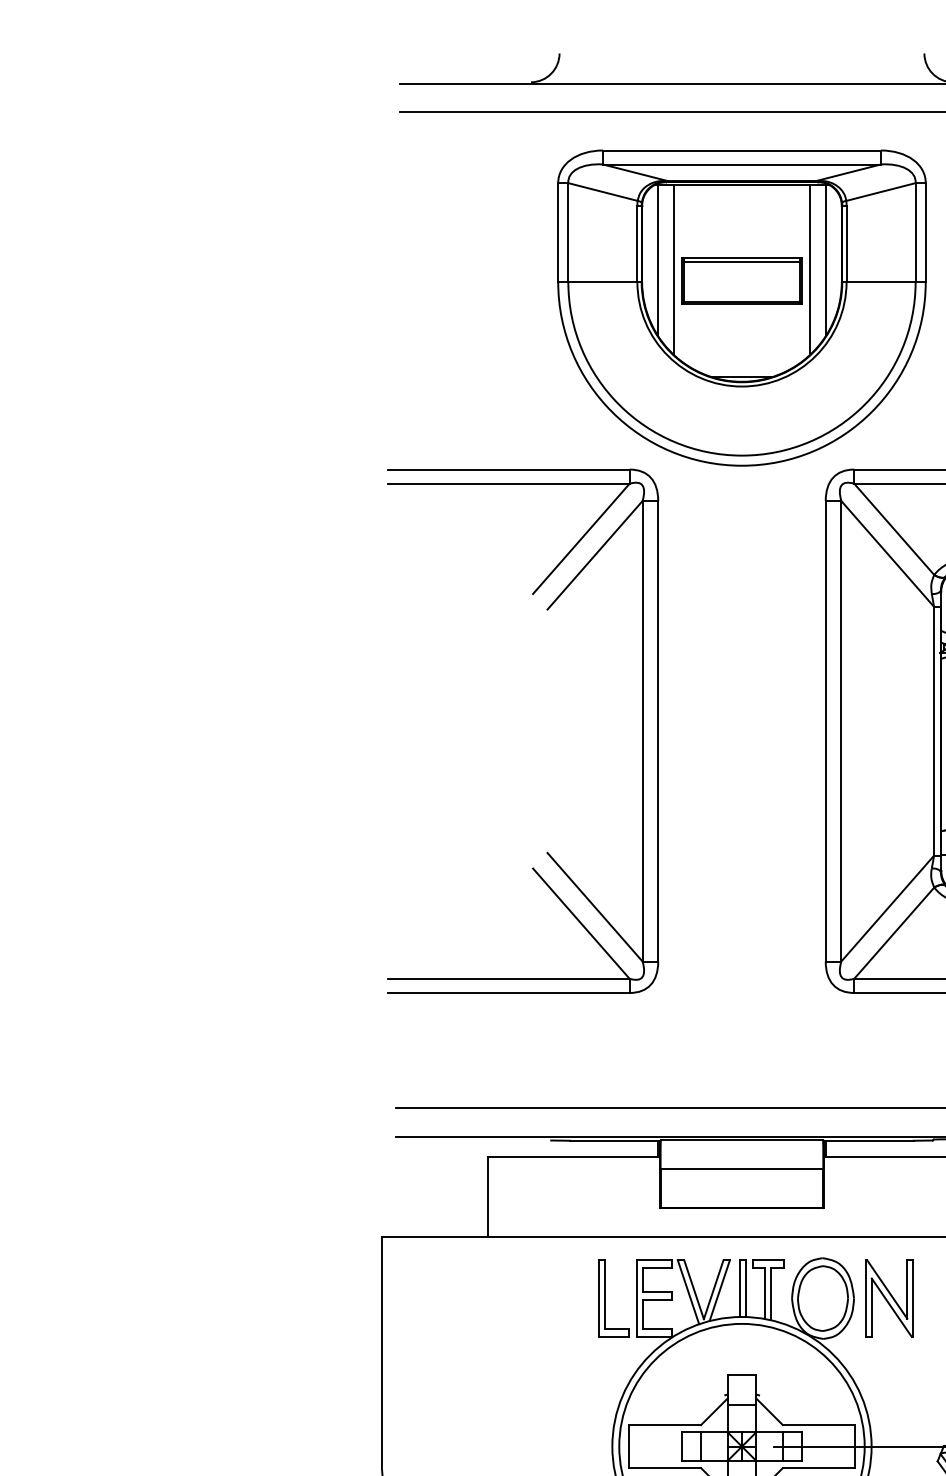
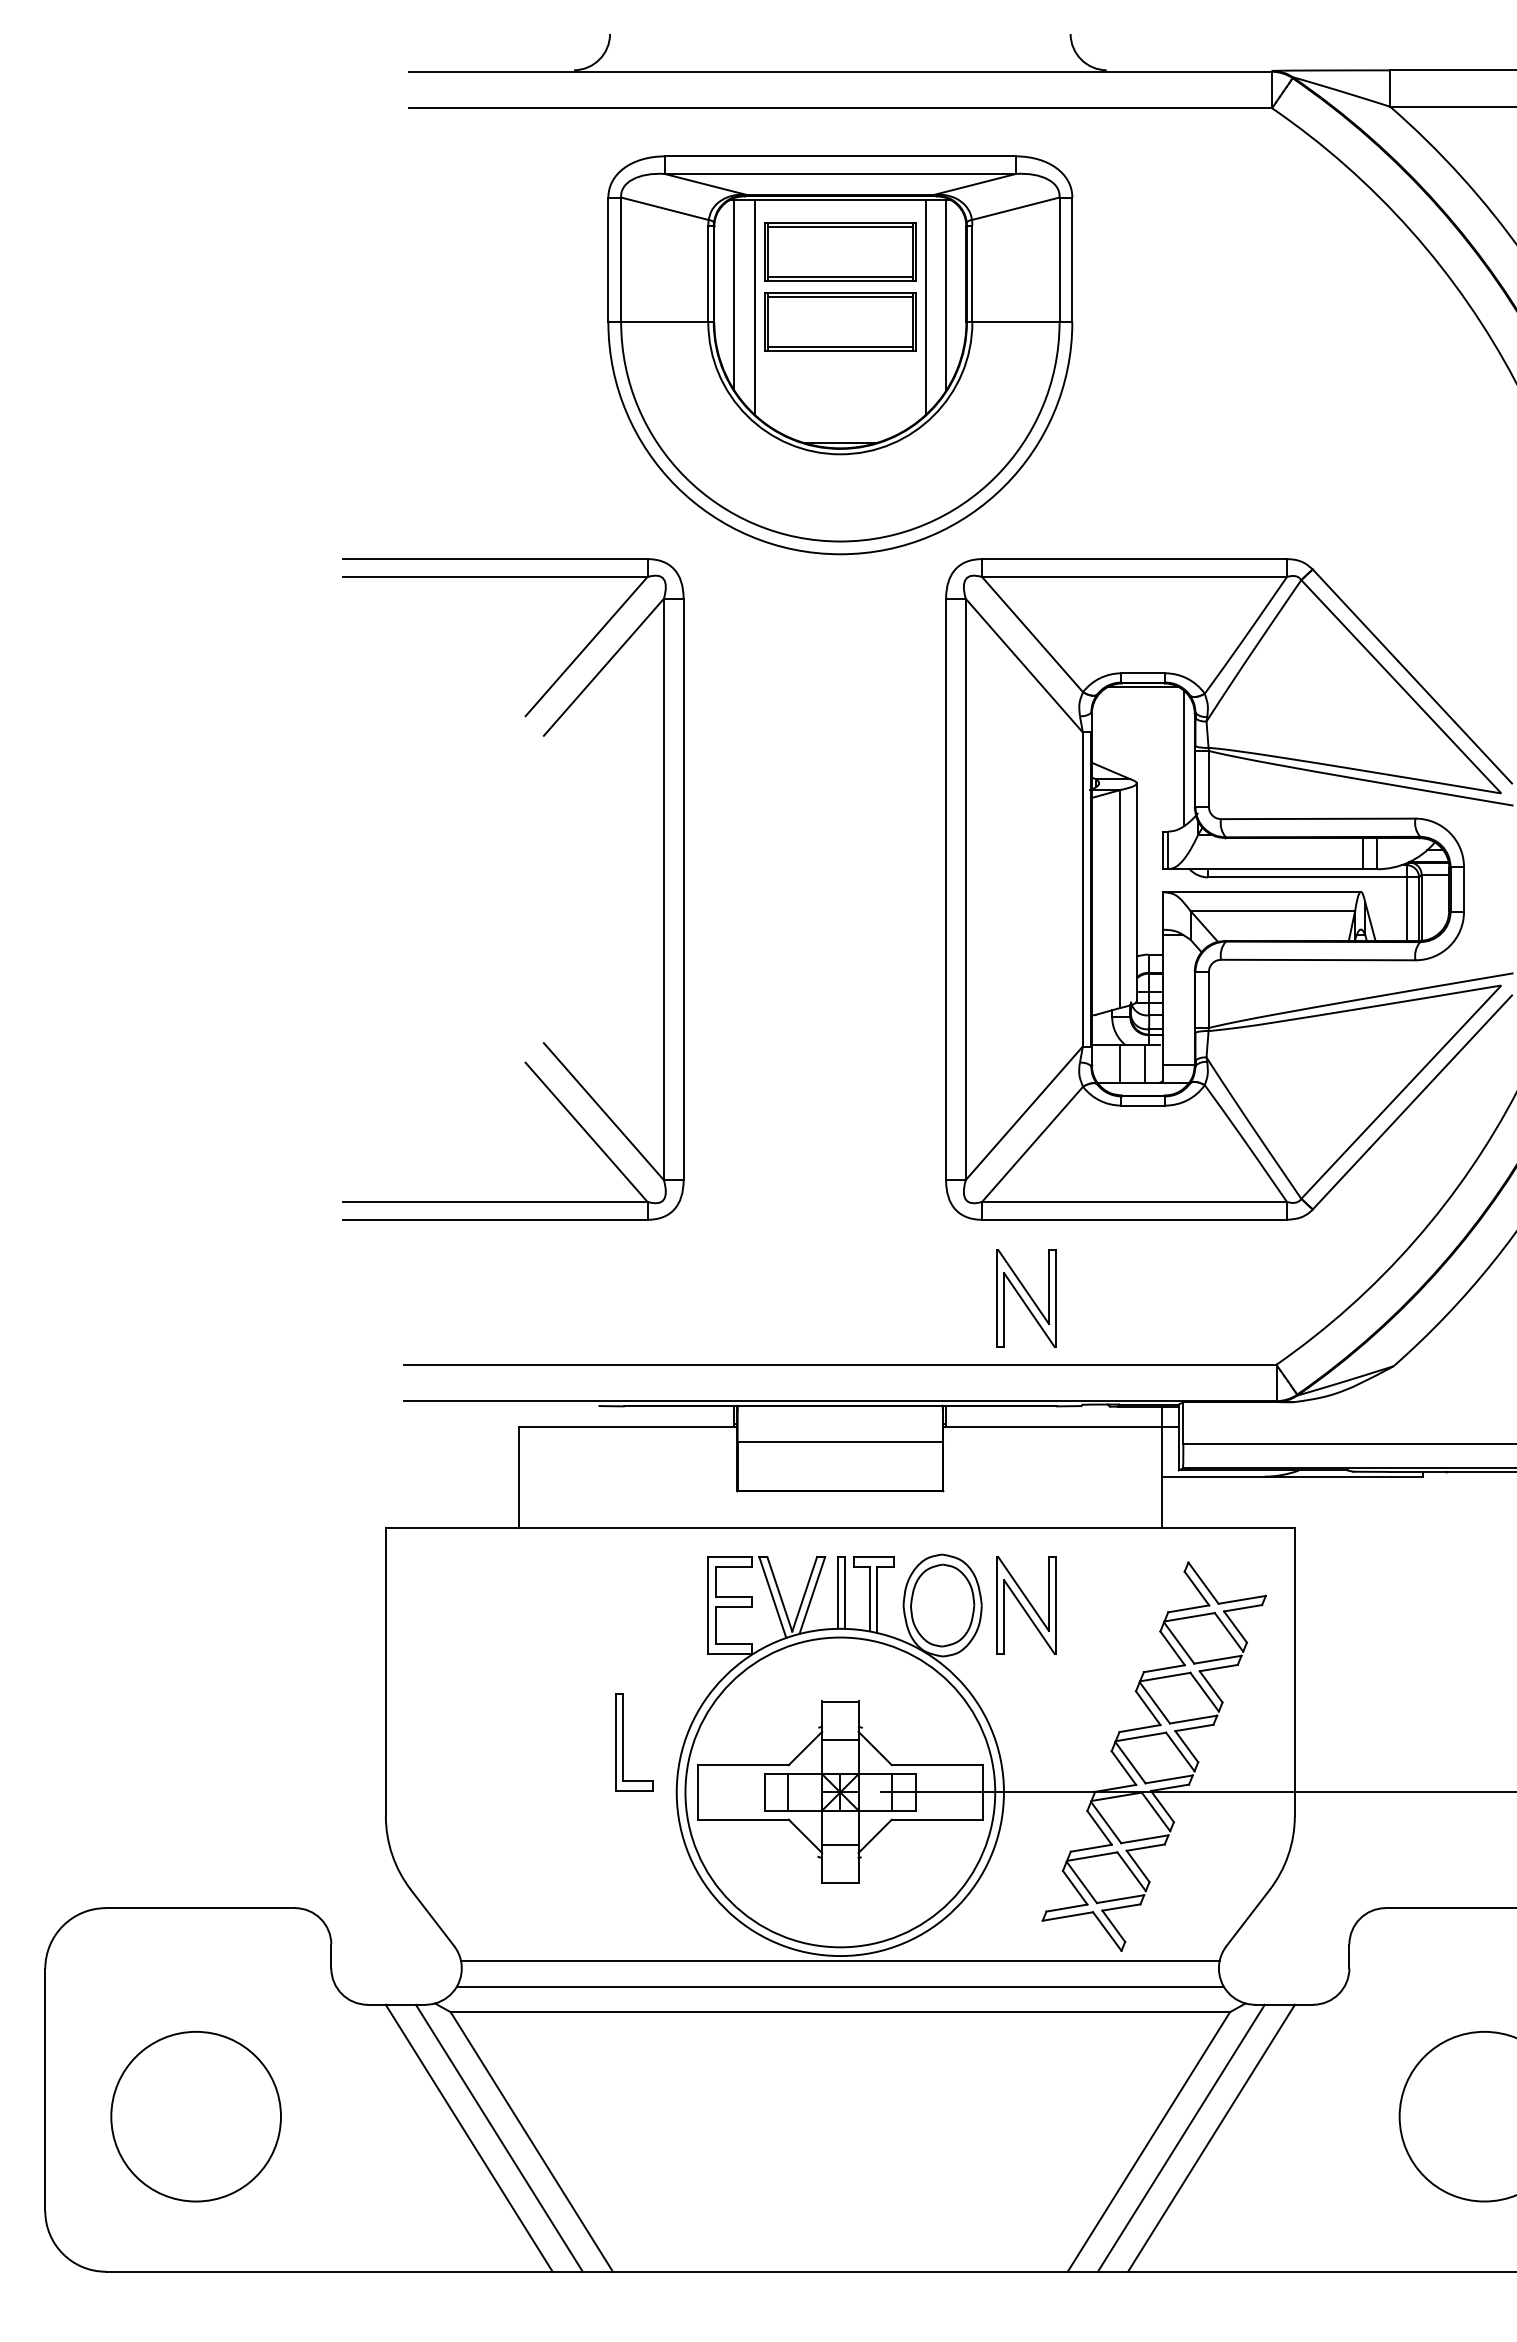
part: (742, 225) -> (840, 251), added
part: (642, 731) -> (663, 889), moved
part: (889, 1055) -> (1026, 1298), added
part: (605, 1298) -> (623, 1742), moved

